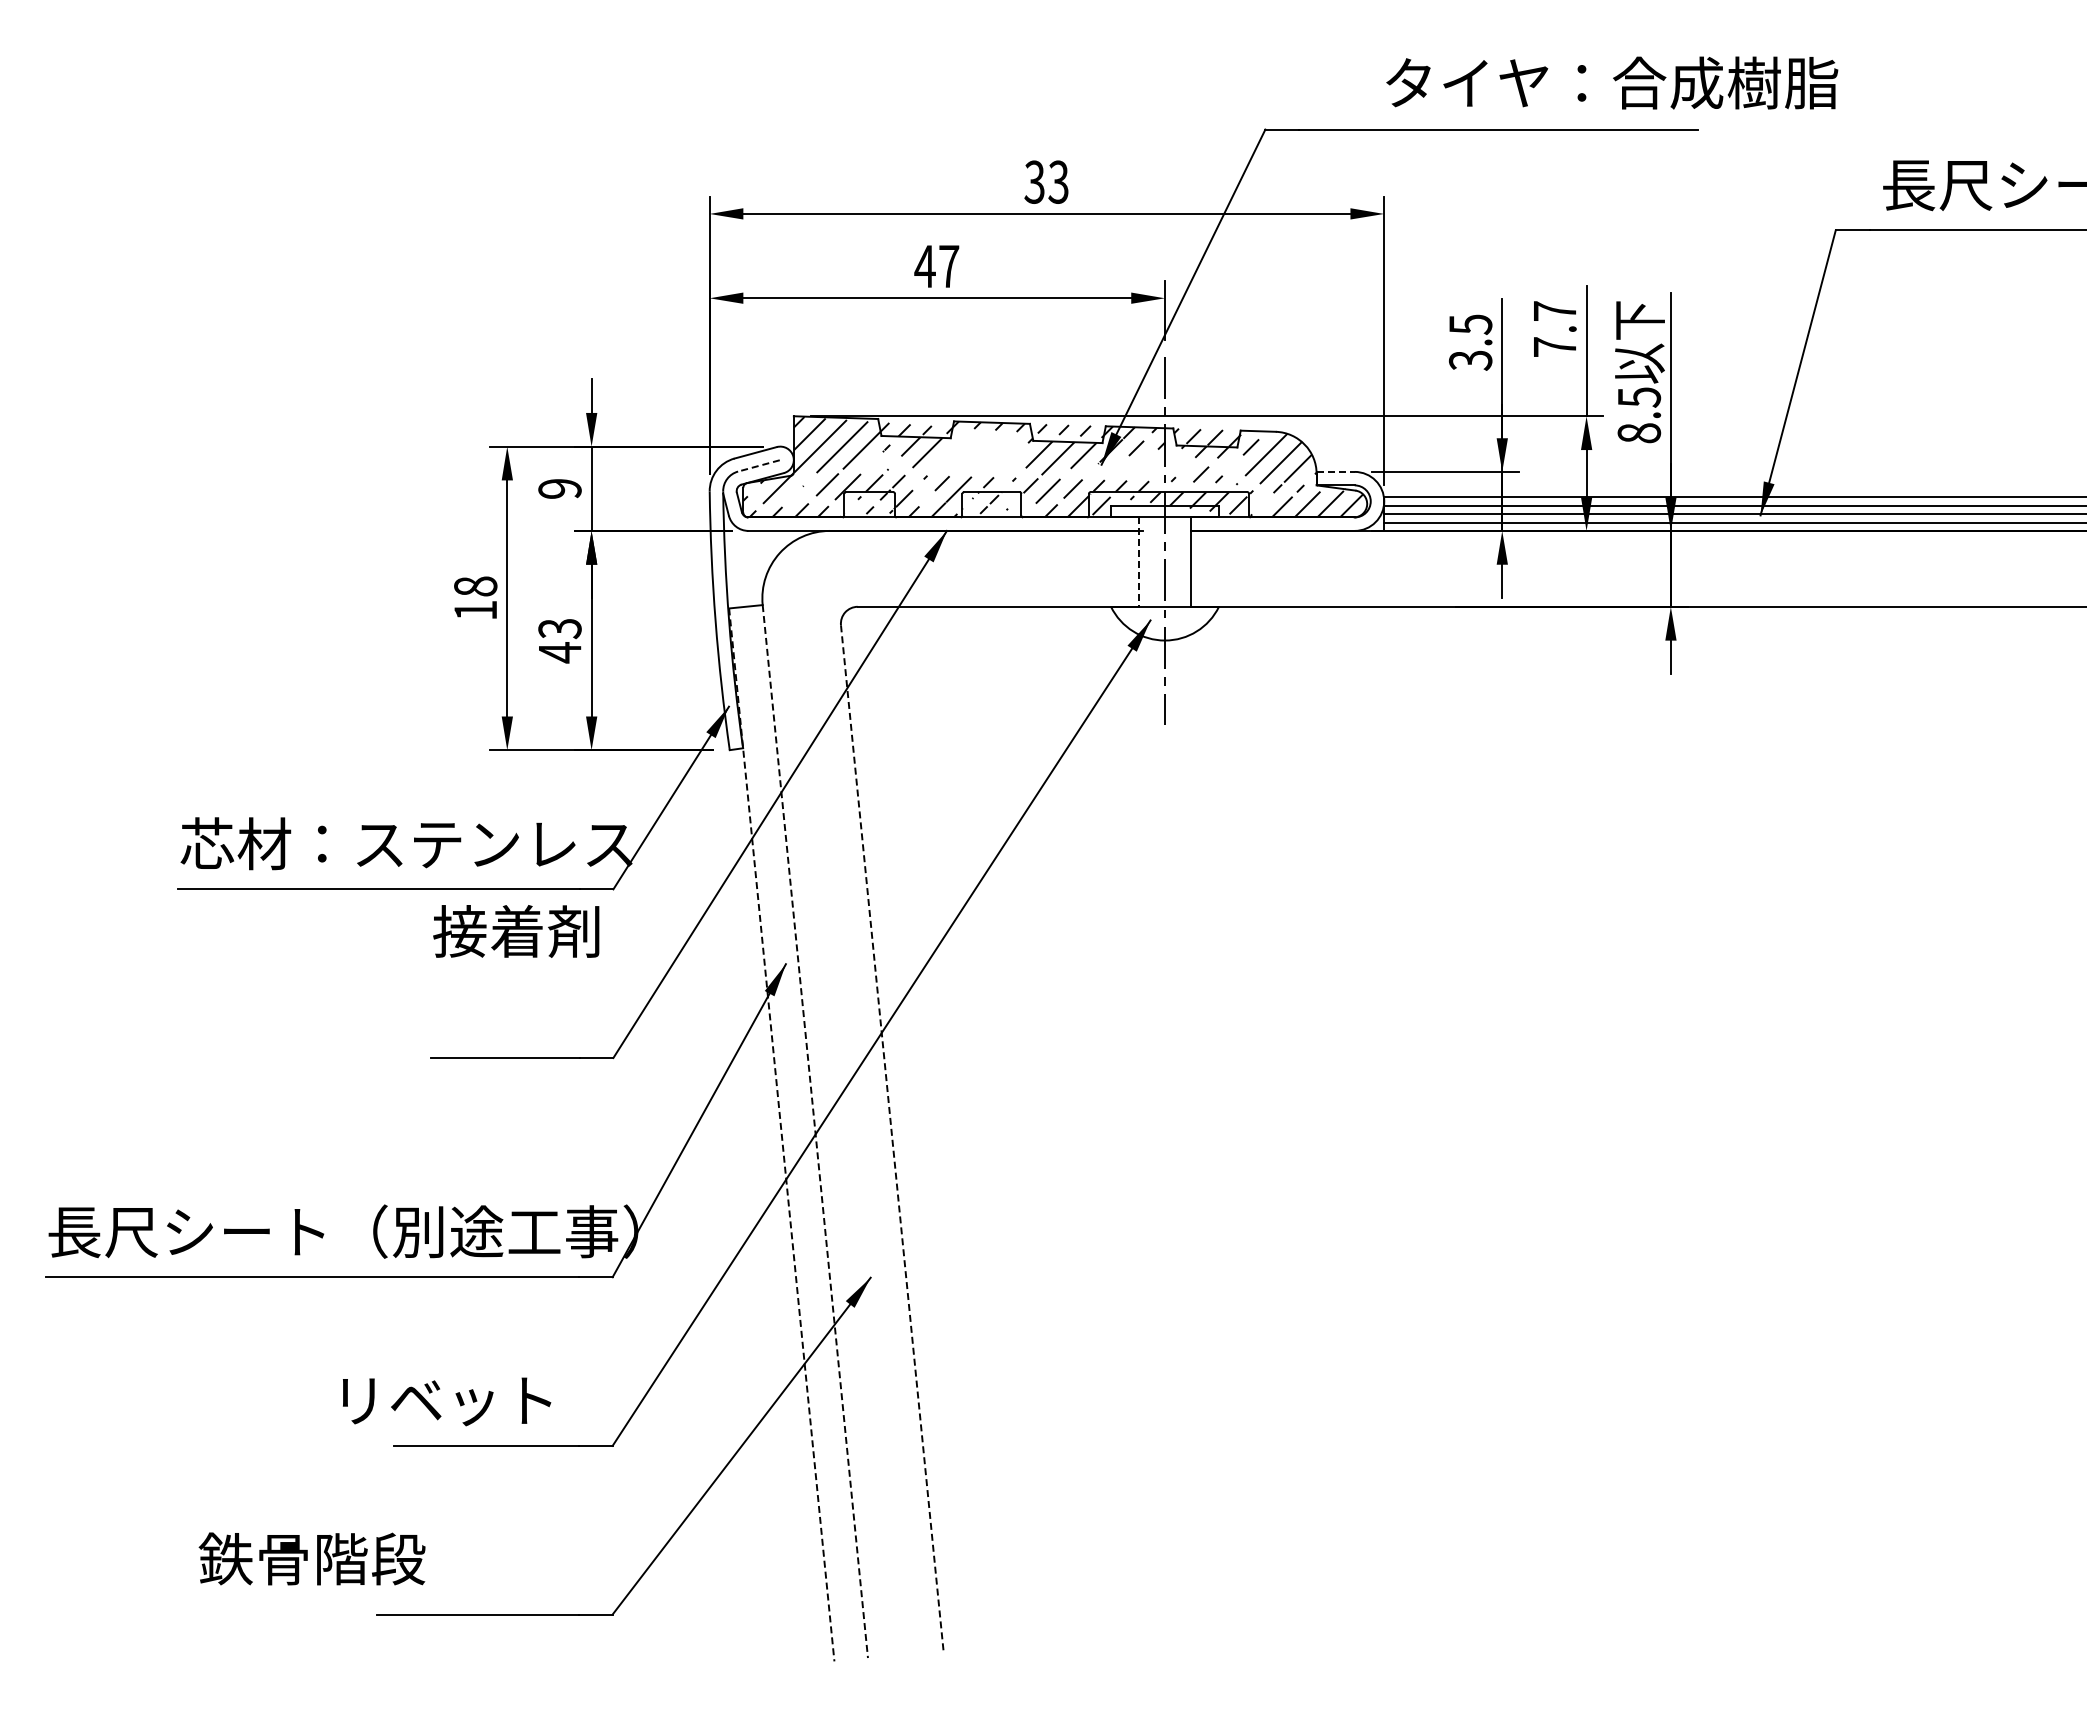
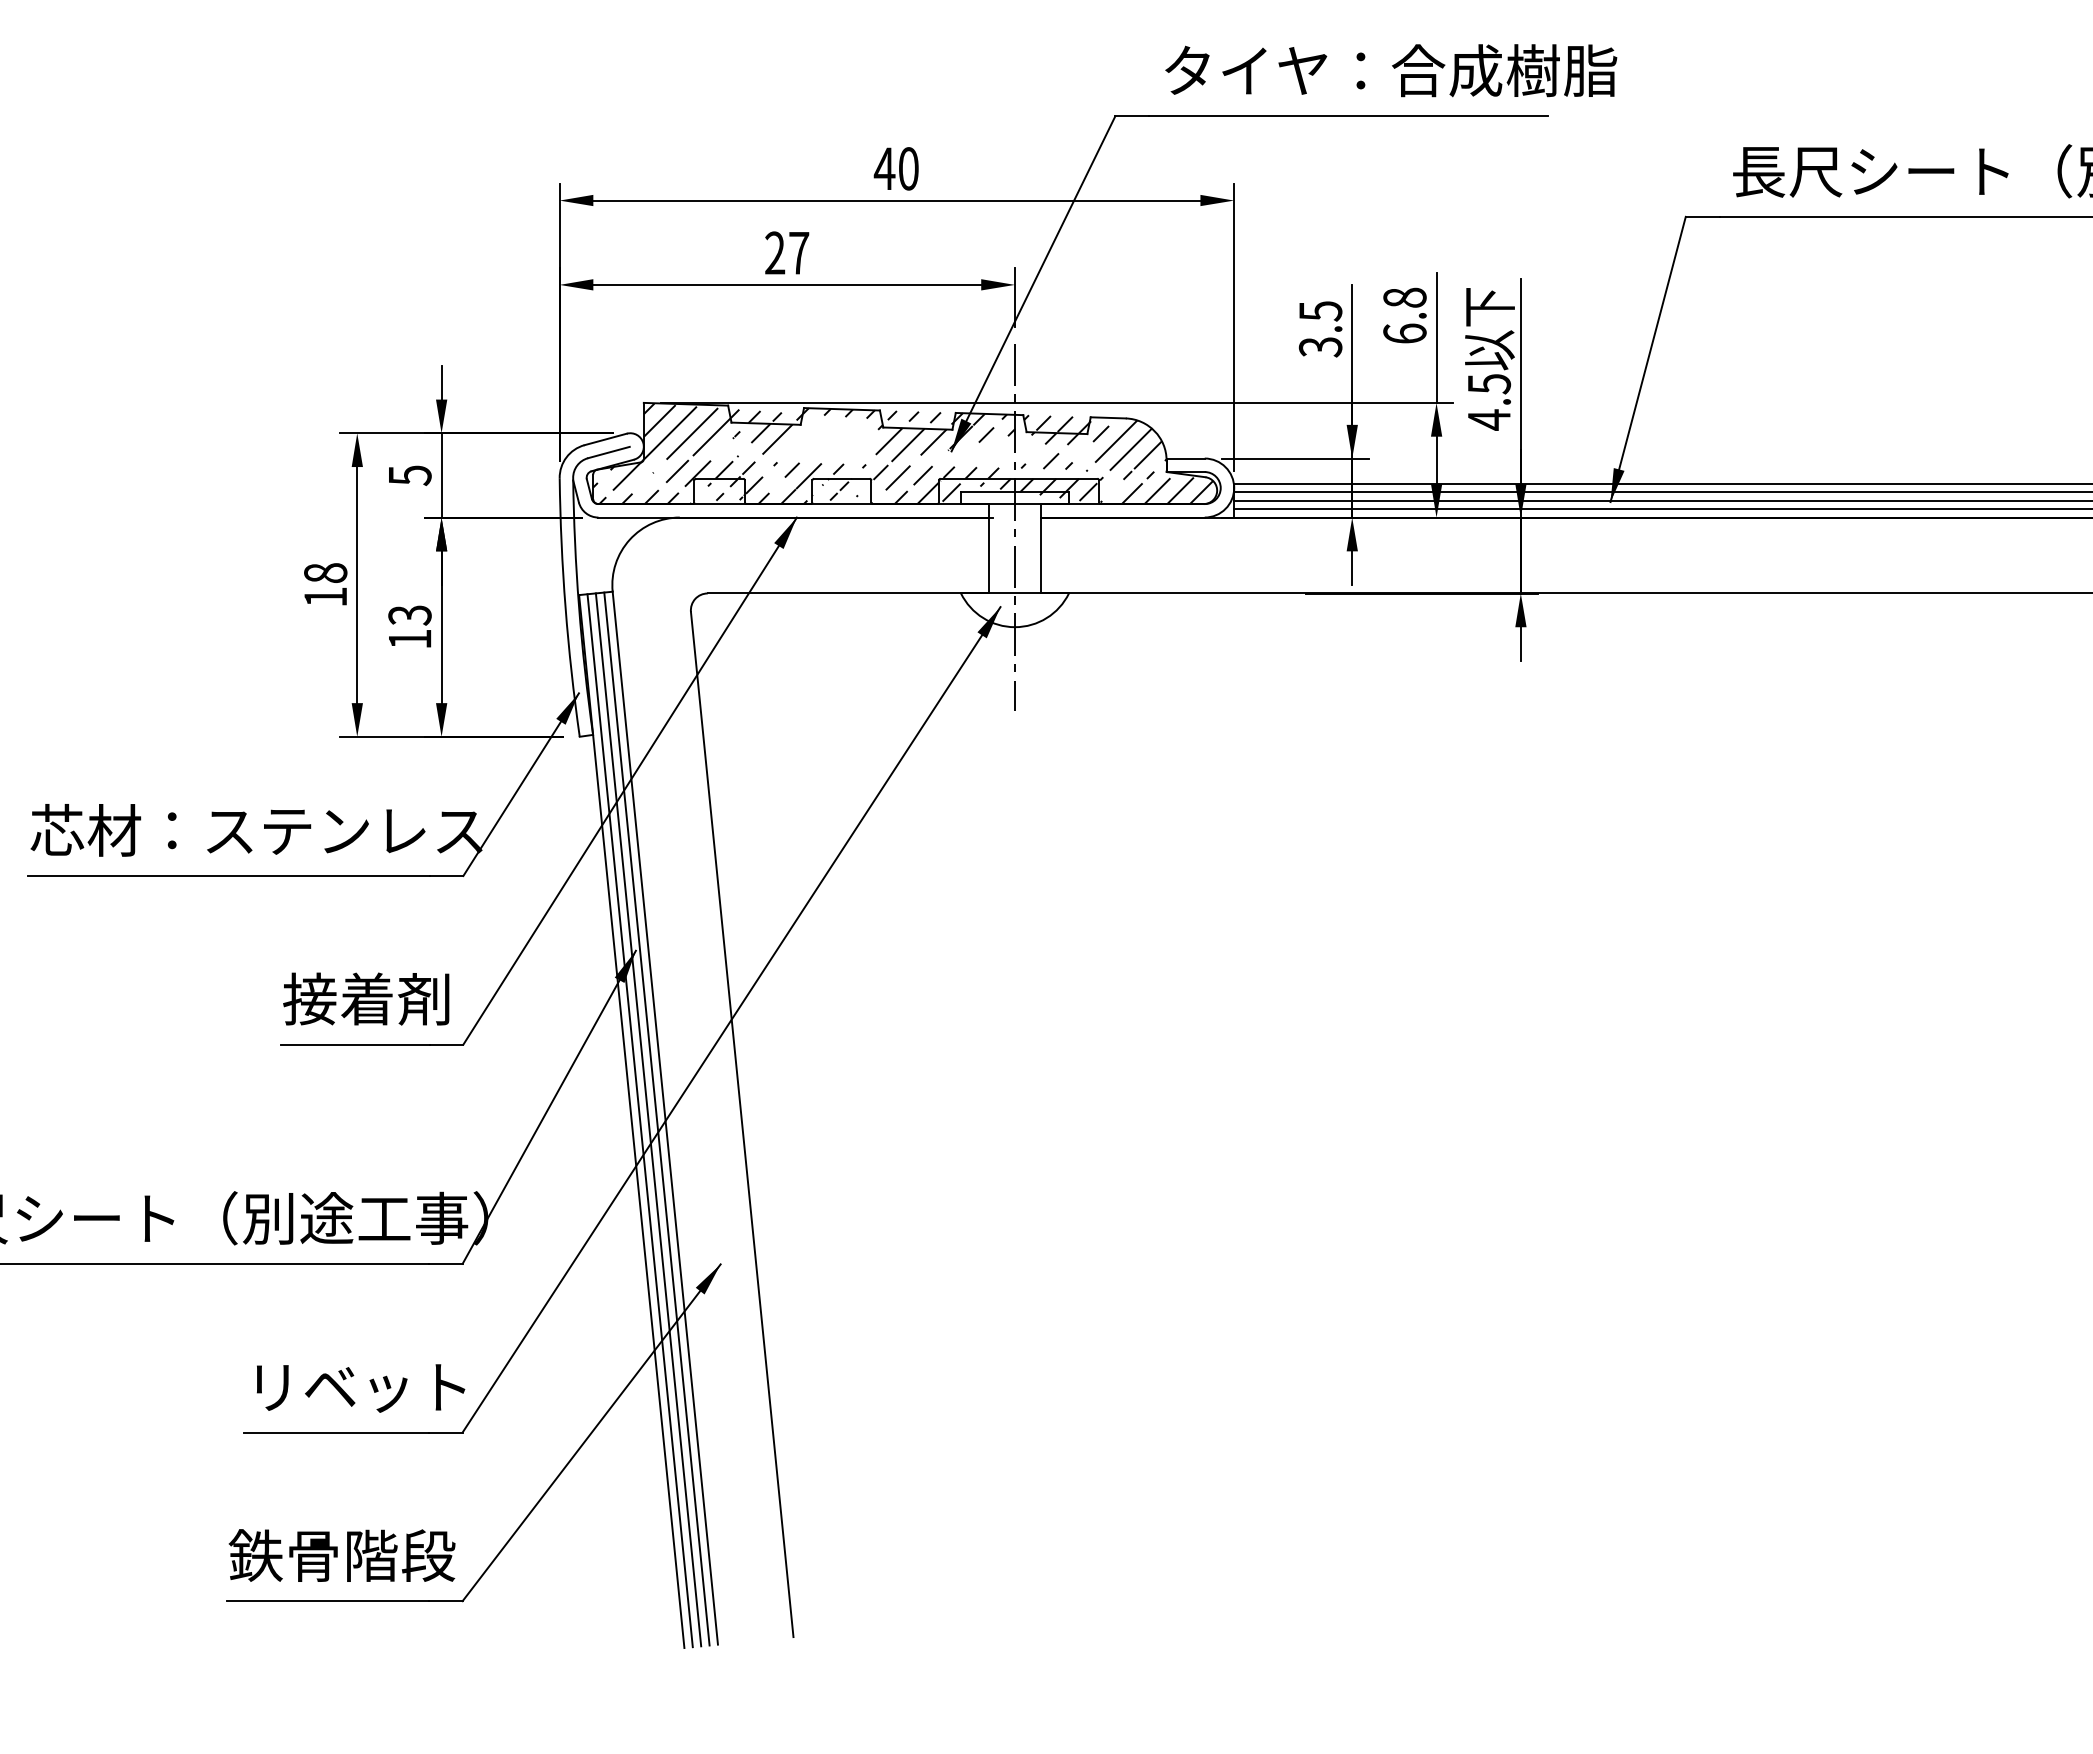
text: (1612, 82) -> (1391, 70), moved
text: (1045, 181) -> (895, 168), 33 -> 40
text: (924, 265) -> (774, 252), 47 -> 27
text: (1554, 328) -> (1404, 315), 7.7 -> 6.8
text: (1639, 432) -> (1489, 419), 8.5 -> 4.5
line: (758, 465) -> (608, 452), dashed -> solid
line: (1335, 471) -> (1185, 458), dashed -> solid
text: (559, 488) -> (409, 475), 9 -> 5
line: (1138, 561) -> (988, 548), dashed -> solid
text: (560, 652) -> (410, 639), 43 -> 13
text: (516, 930) -> (366, 998), moved
line: (806, 1131) -> (656, 1118), added
line: (815, 1131) -> (665, 1118), dashed -> solid
line: (798, 1132) -> (648, 1119), added
line: (789, 1133) -> (639, 1120), added
line: (781, 1135) -> (631, 1122), dashed -> solid
line: (892, 1138) -> (742, 1125), dashed -> solid
text: (447, 1401) -> (361, 1388), moved
text: (311, 1558) -> (341, 1555), moved

